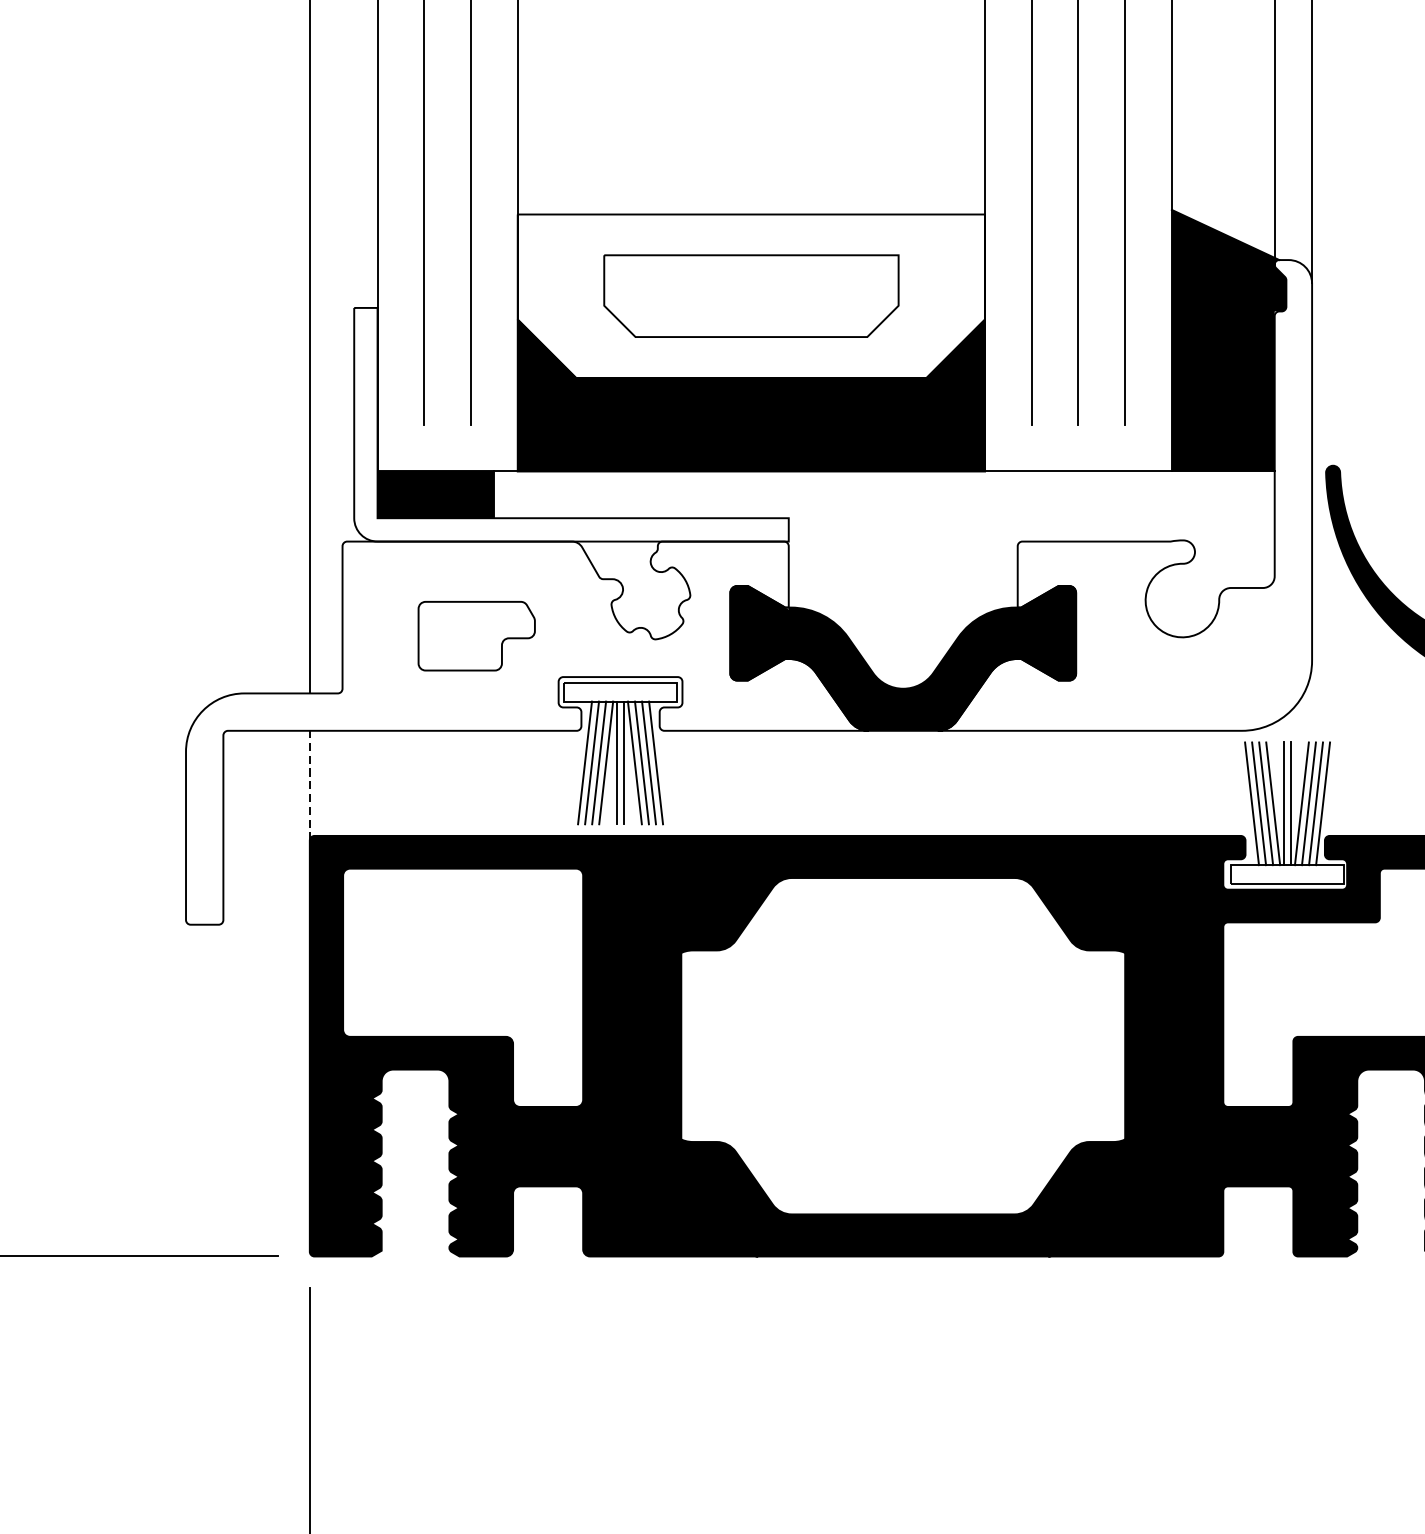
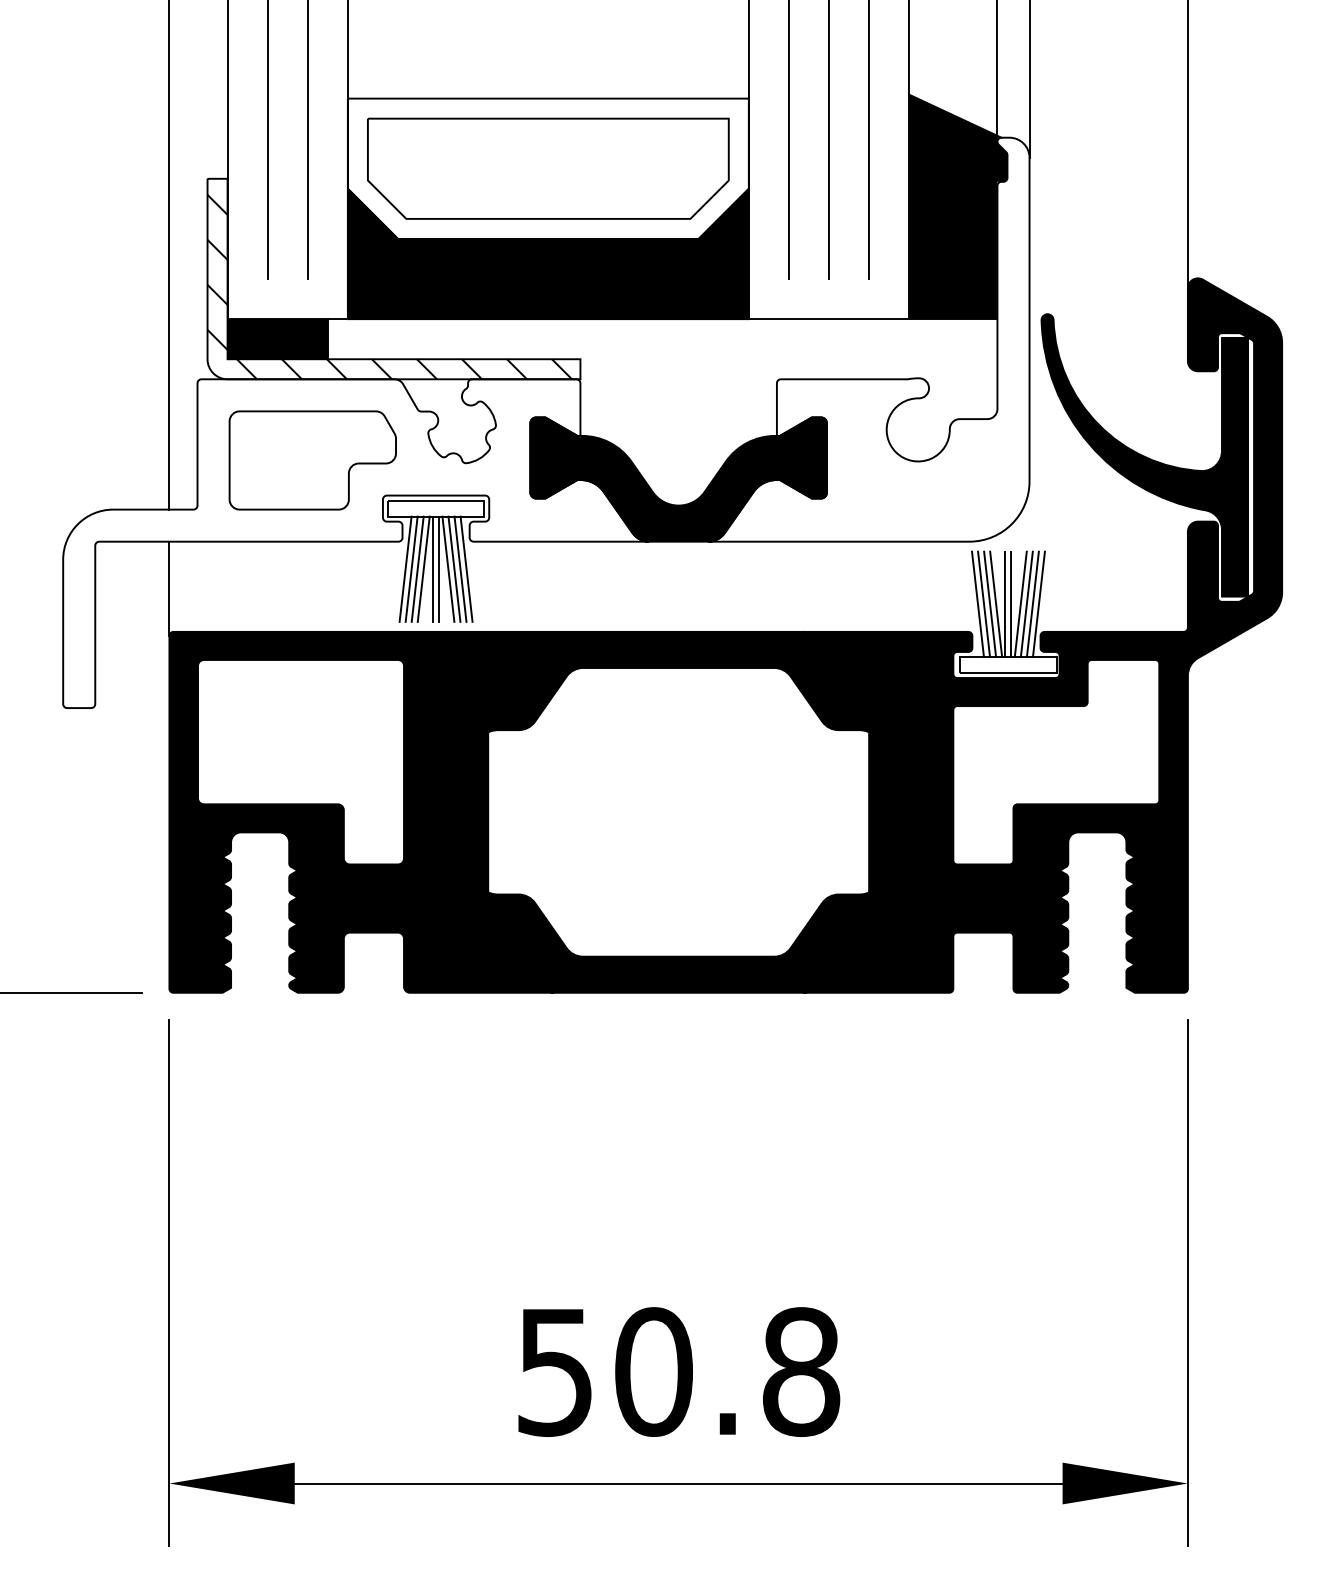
part: (751, 295) -> (548, 168), size x1.43
hatch: (566, 433) -> (389, 286), added
part: (476, 636) -> (312, 460), size x1.67
line: (309, 785) -> (169, 588), dashed -> solid

